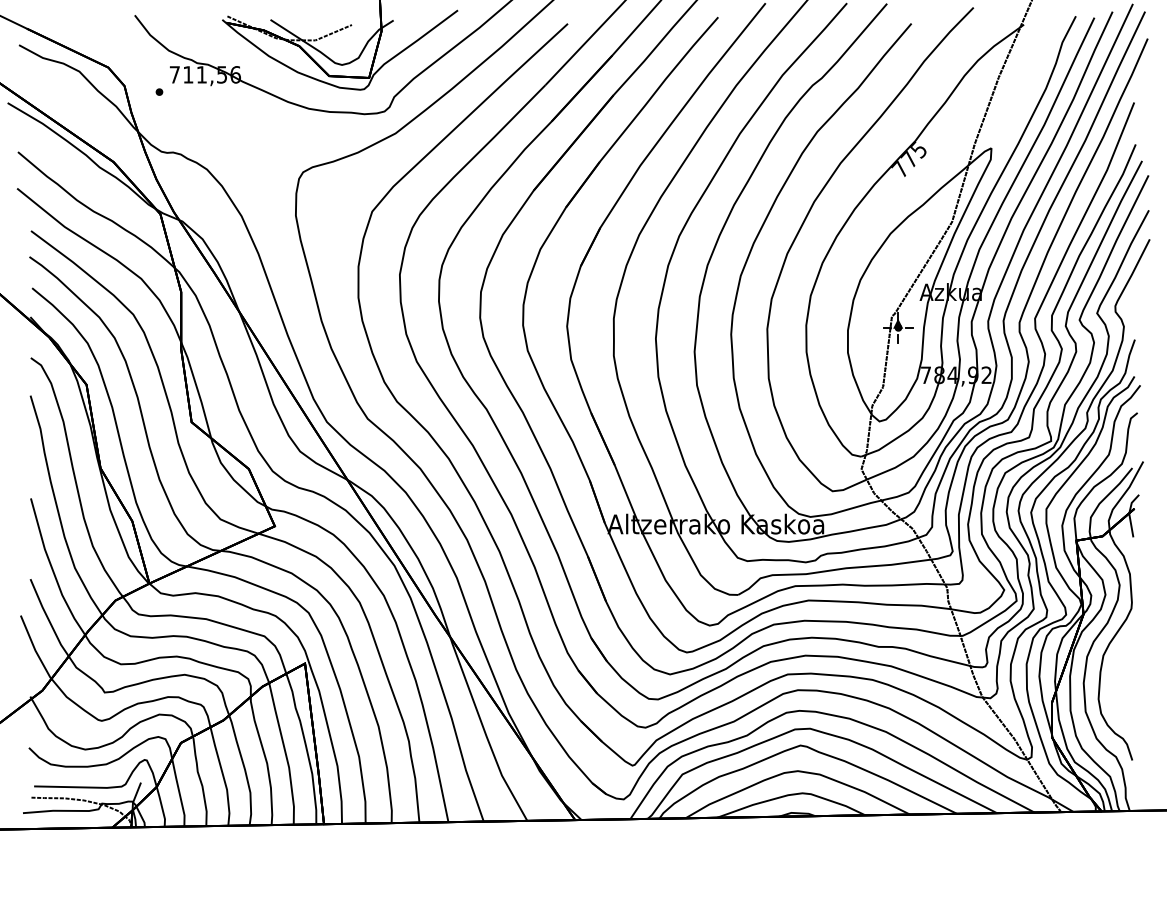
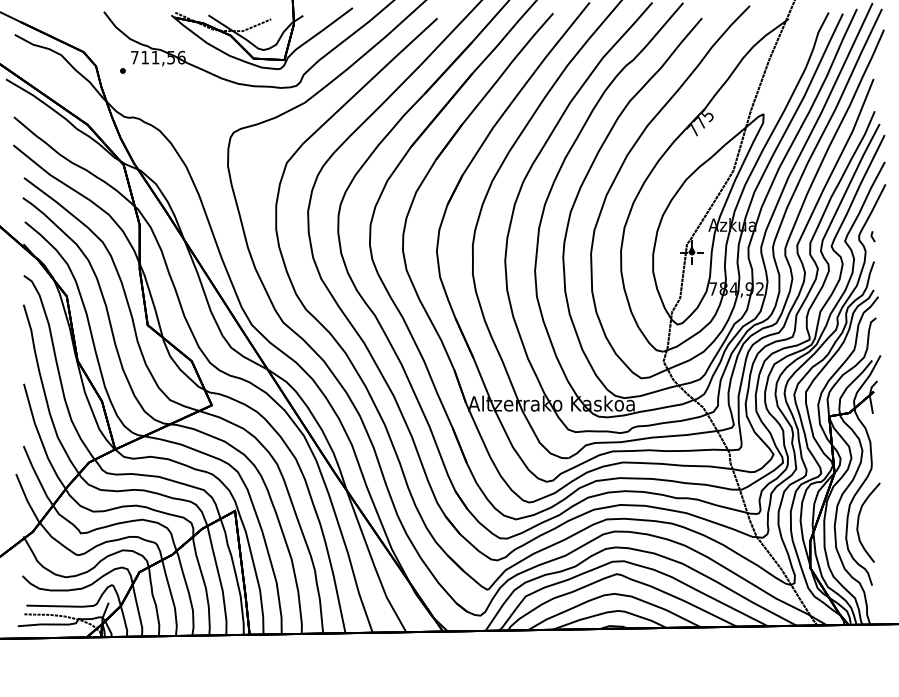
line: (1132, 307) -> (872, 236), added
curve: (1115, 675) -> (859, 520), added

